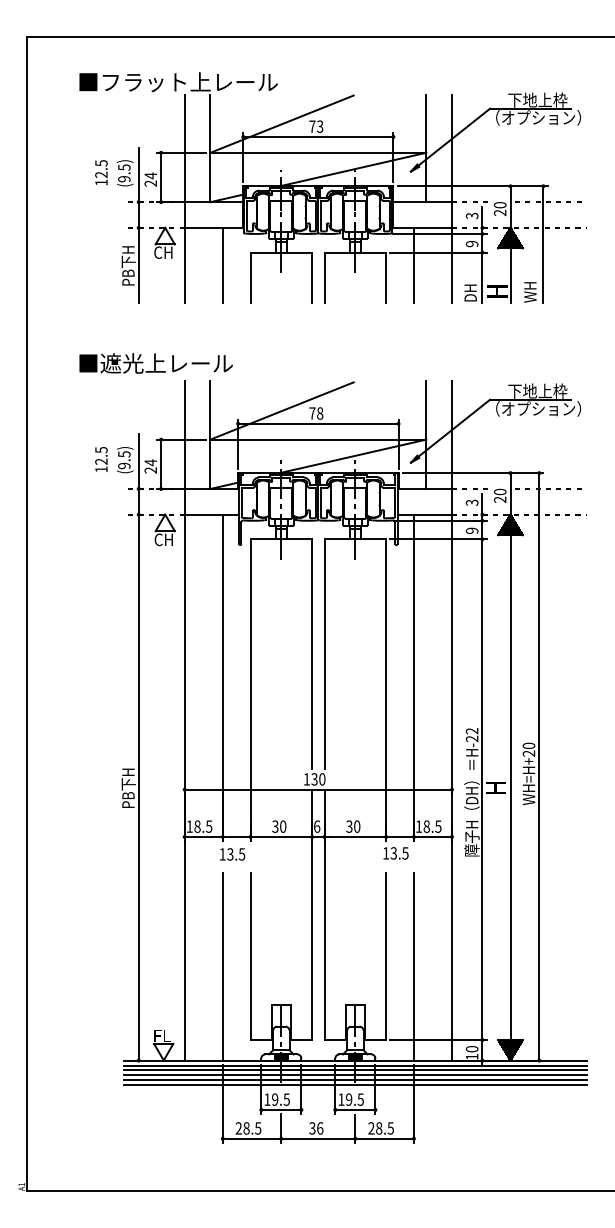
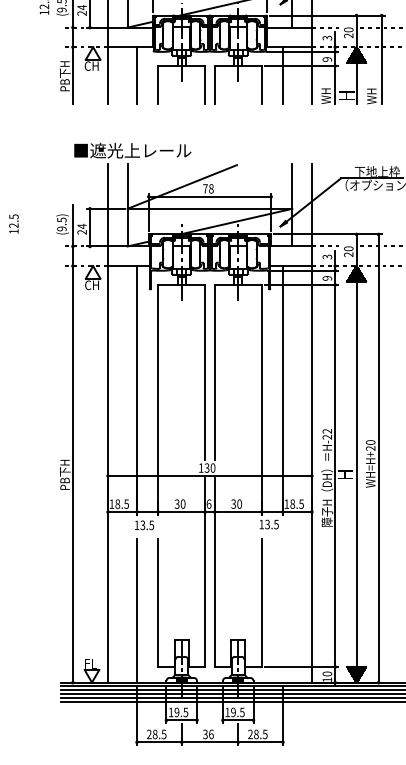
text: (470, 291) -> (326, 95), DH -> WH
text: (155, 363) -> (132, 150), moved
text: (101, 459) -> (13, 223), moved
line: (413, 966) -> (282, 610), removed

